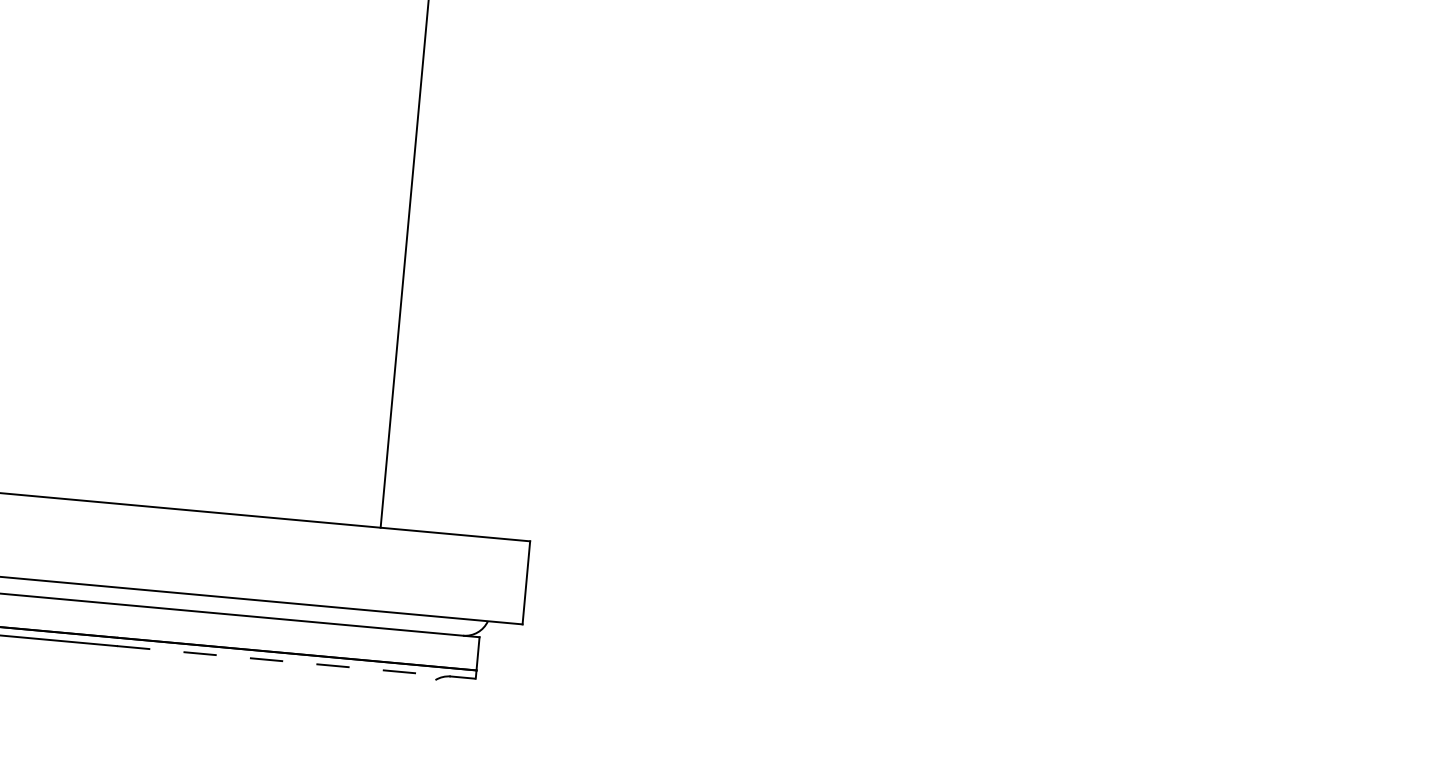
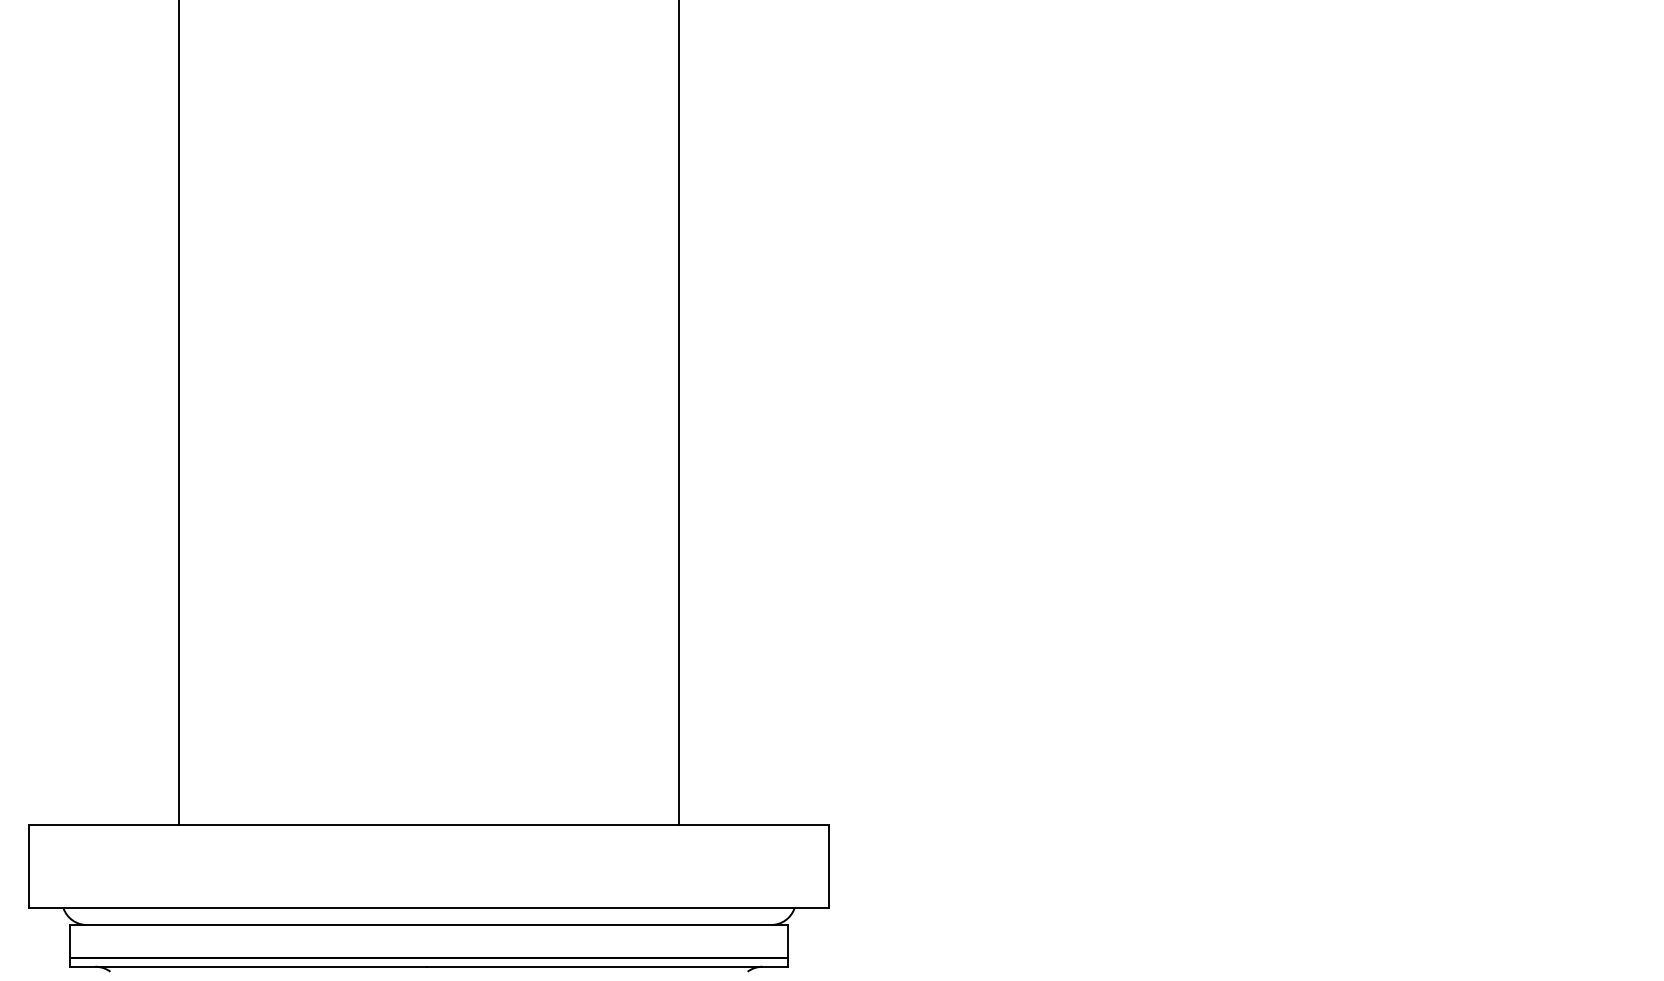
line: (297, 662) -> (608, 966), dashed -> solid

